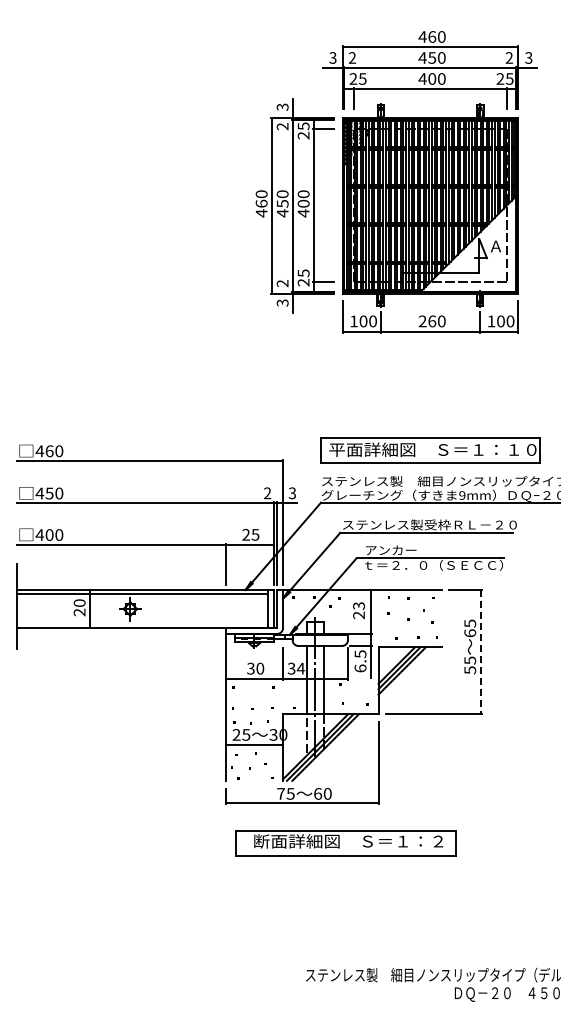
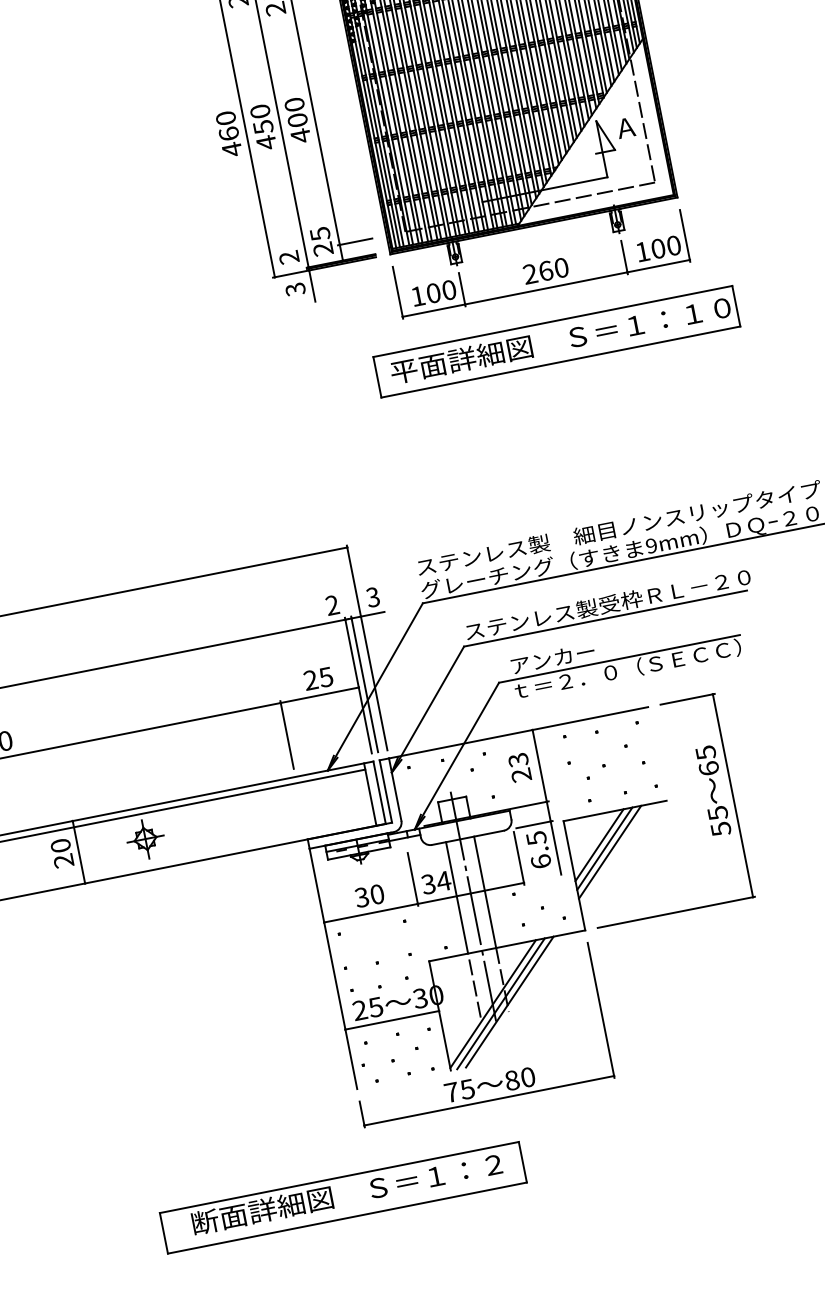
part: (430, 450) -> (557, 342), moved
line: (481, 652) -> (733, 796), dashed -> solid
text: (318, 793) -> (512, 1079), 60 -> 80
part: (345, 843) -> (342, 1198), moved

